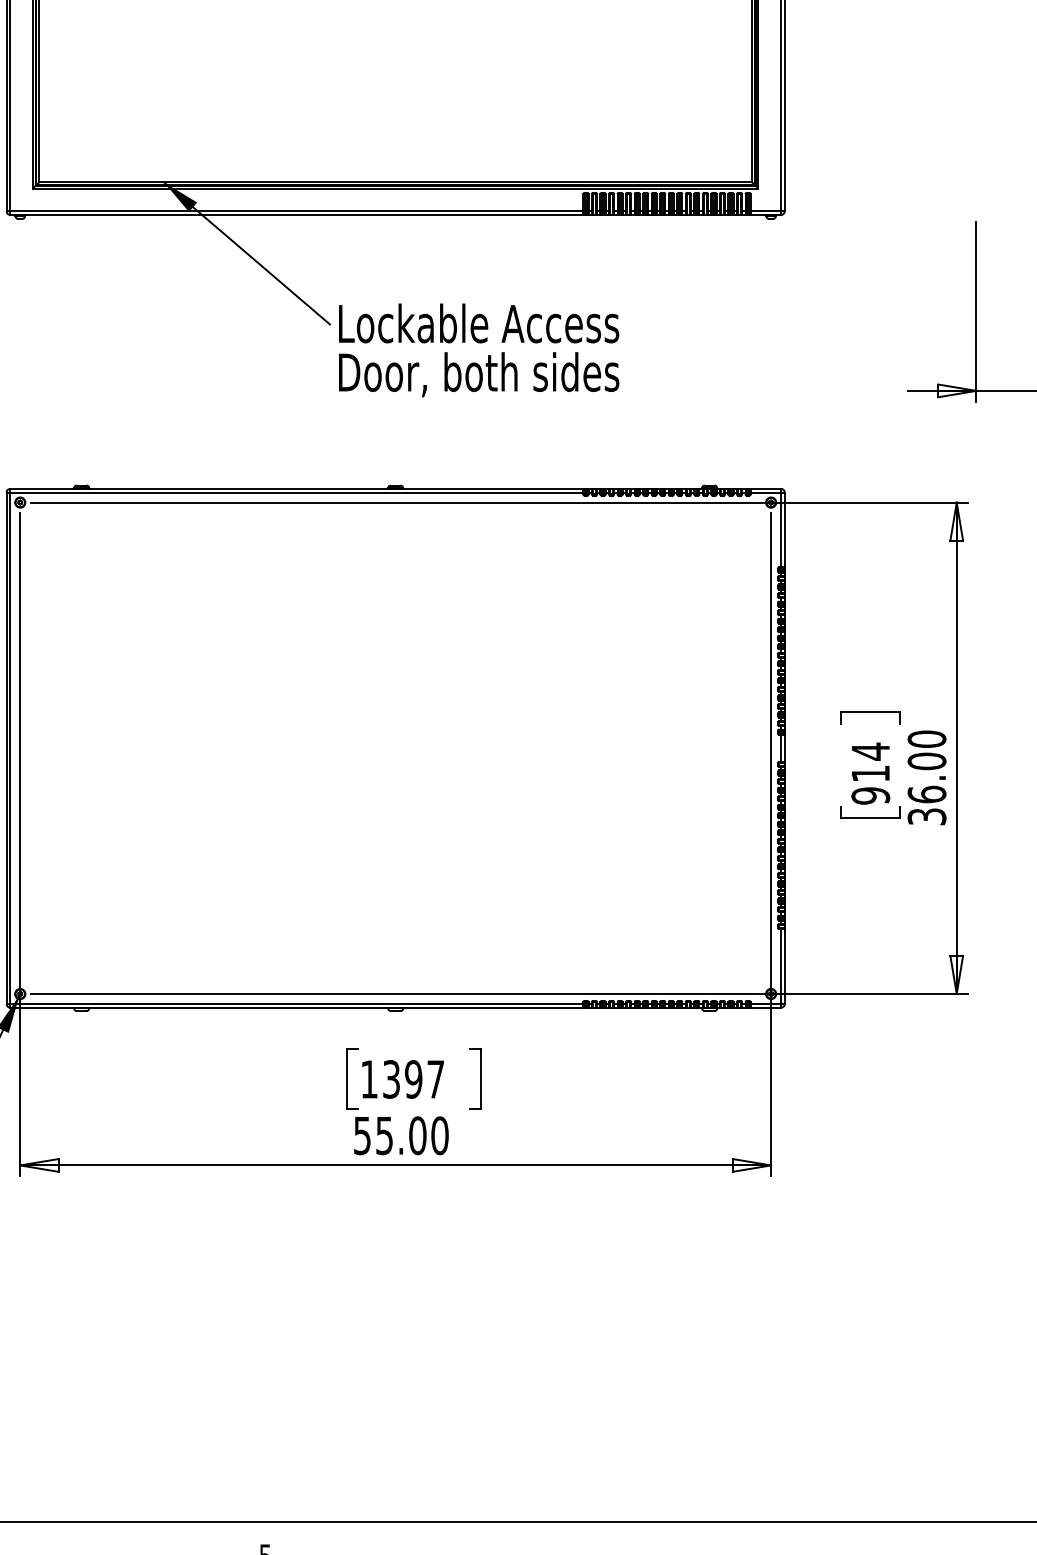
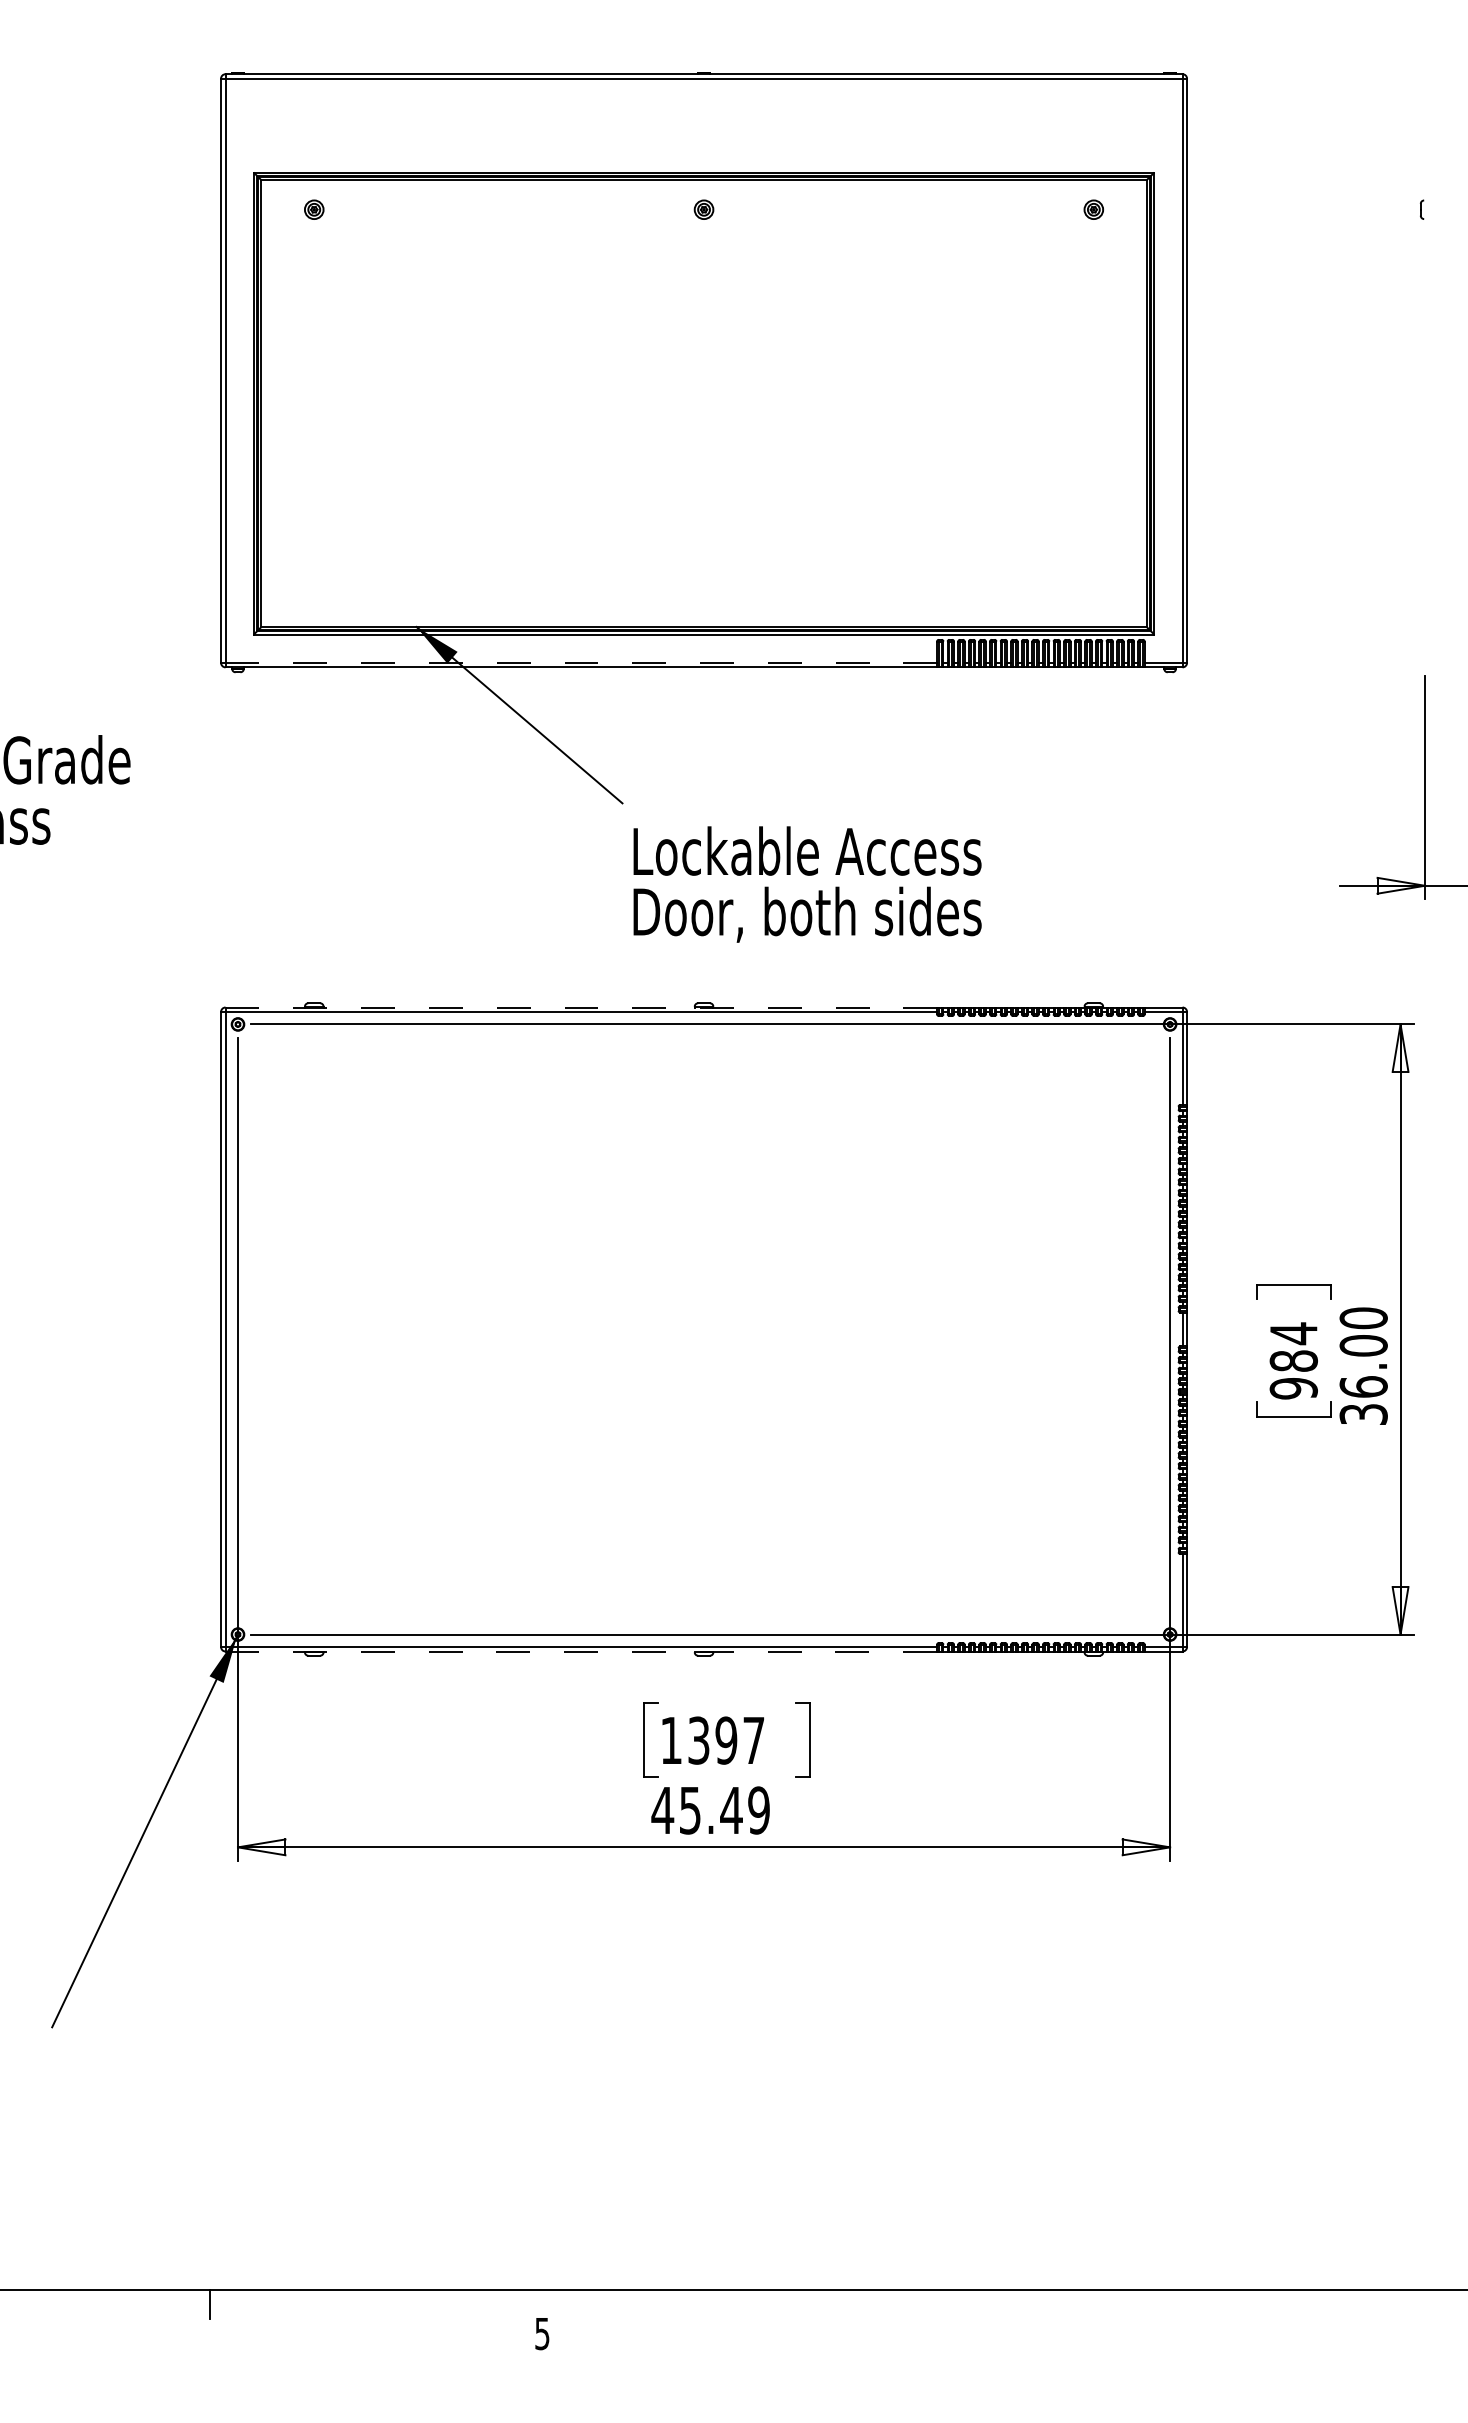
line: (296, 211) -> (581, 662), solid -> dashed
text: (479, 350) -> (807, 884), moved
line: (296, 488) -> (581, 1007), solid -> dashed
text: (870, 773) -> (1293, 1360), 914 -> 984
line: (296, 1007) -> (581, 1651), solid -> dashed
text: (400, 1135) -> (710, 1810), 55.00 -> 45.49

